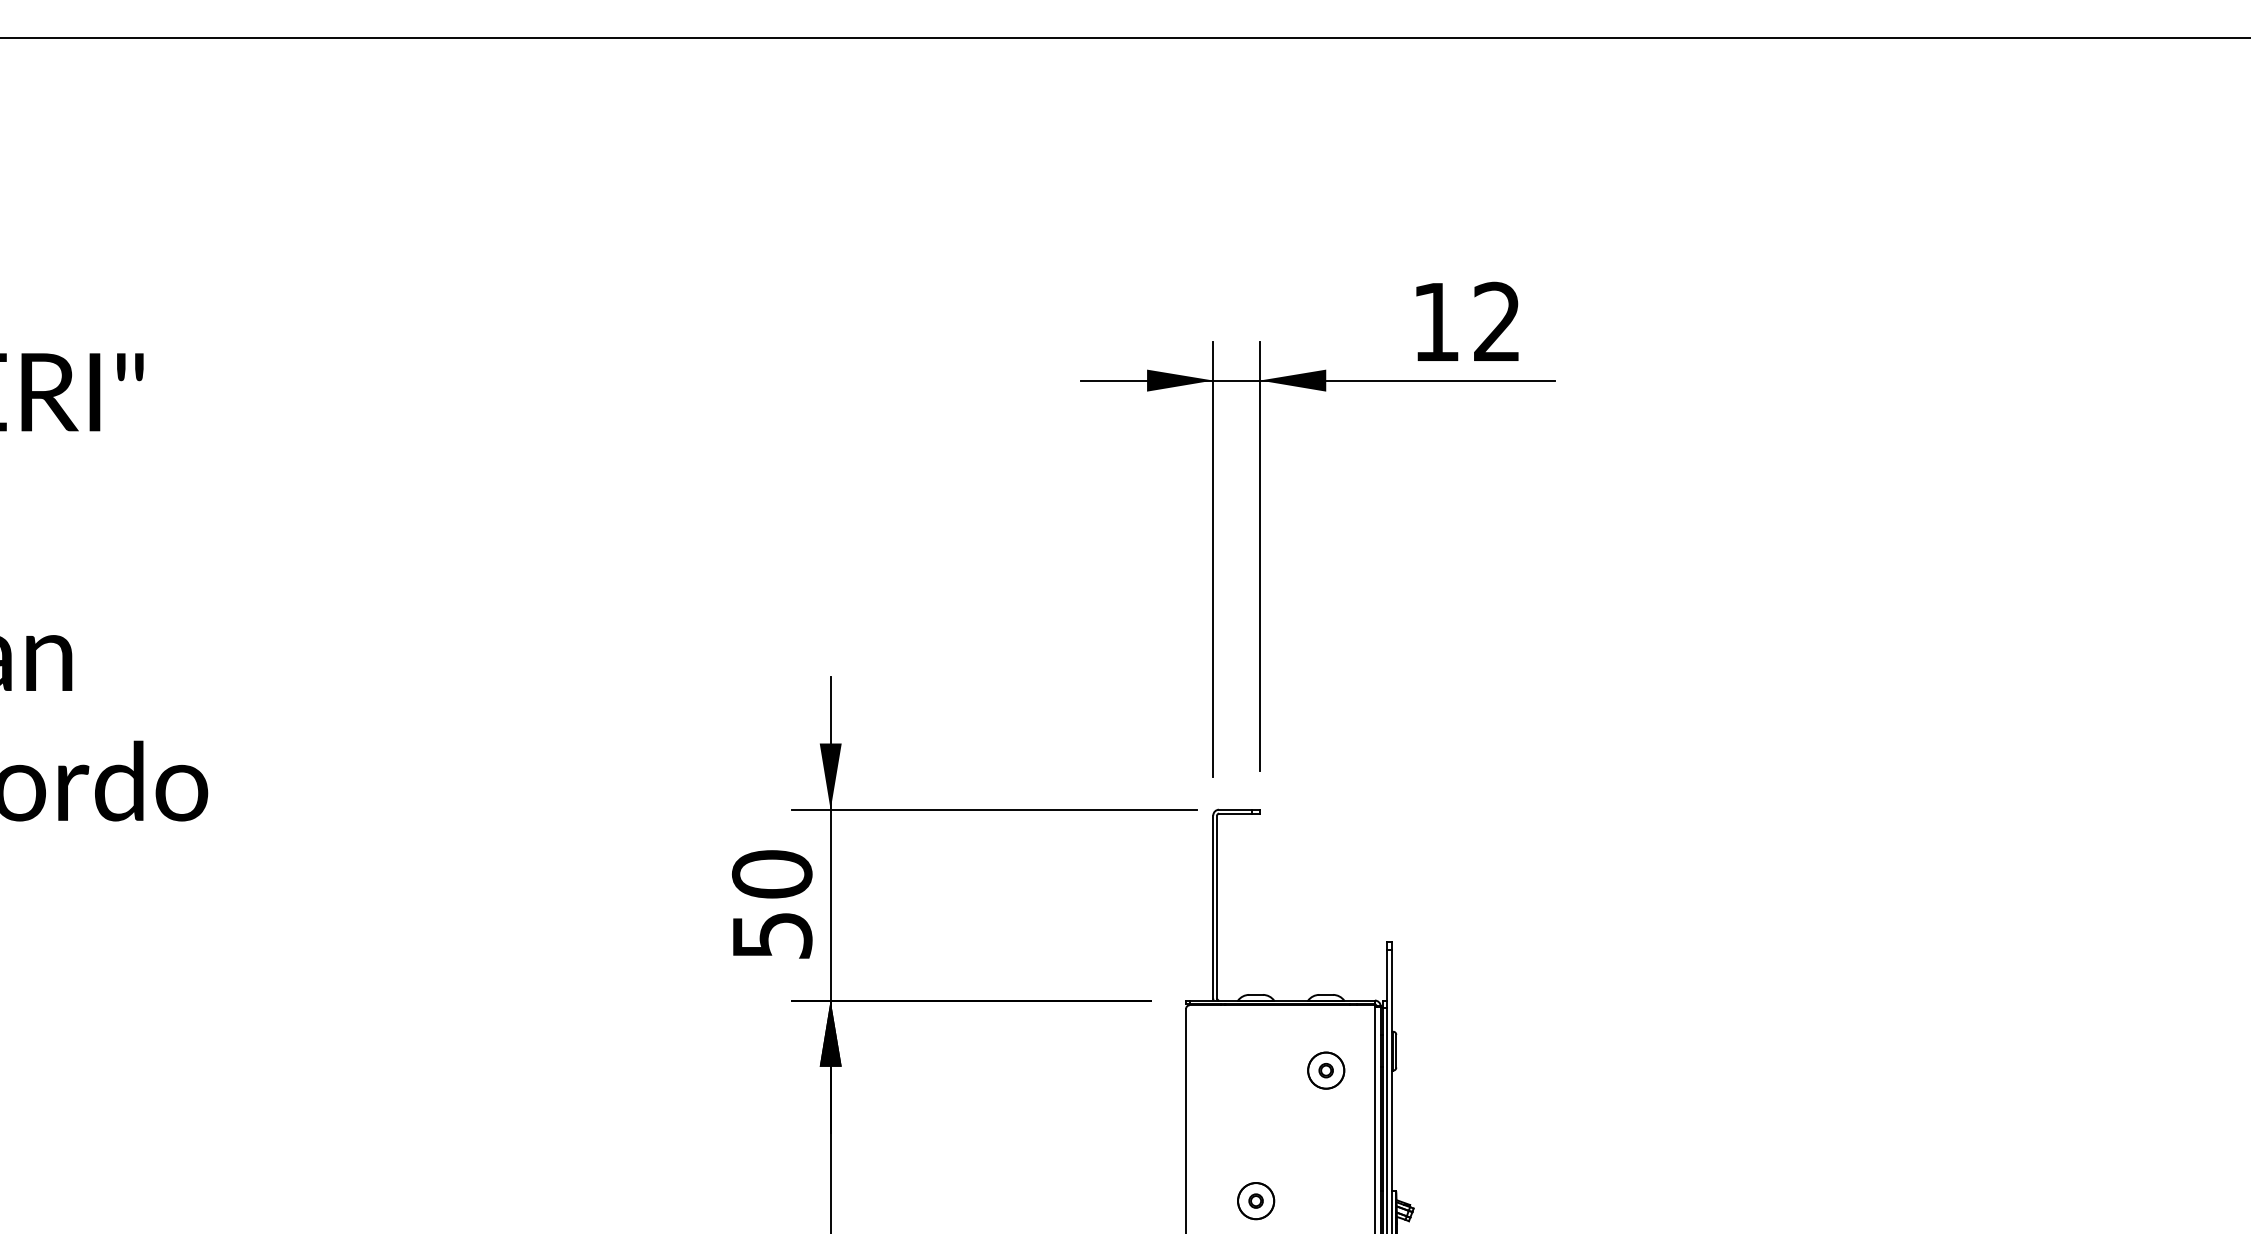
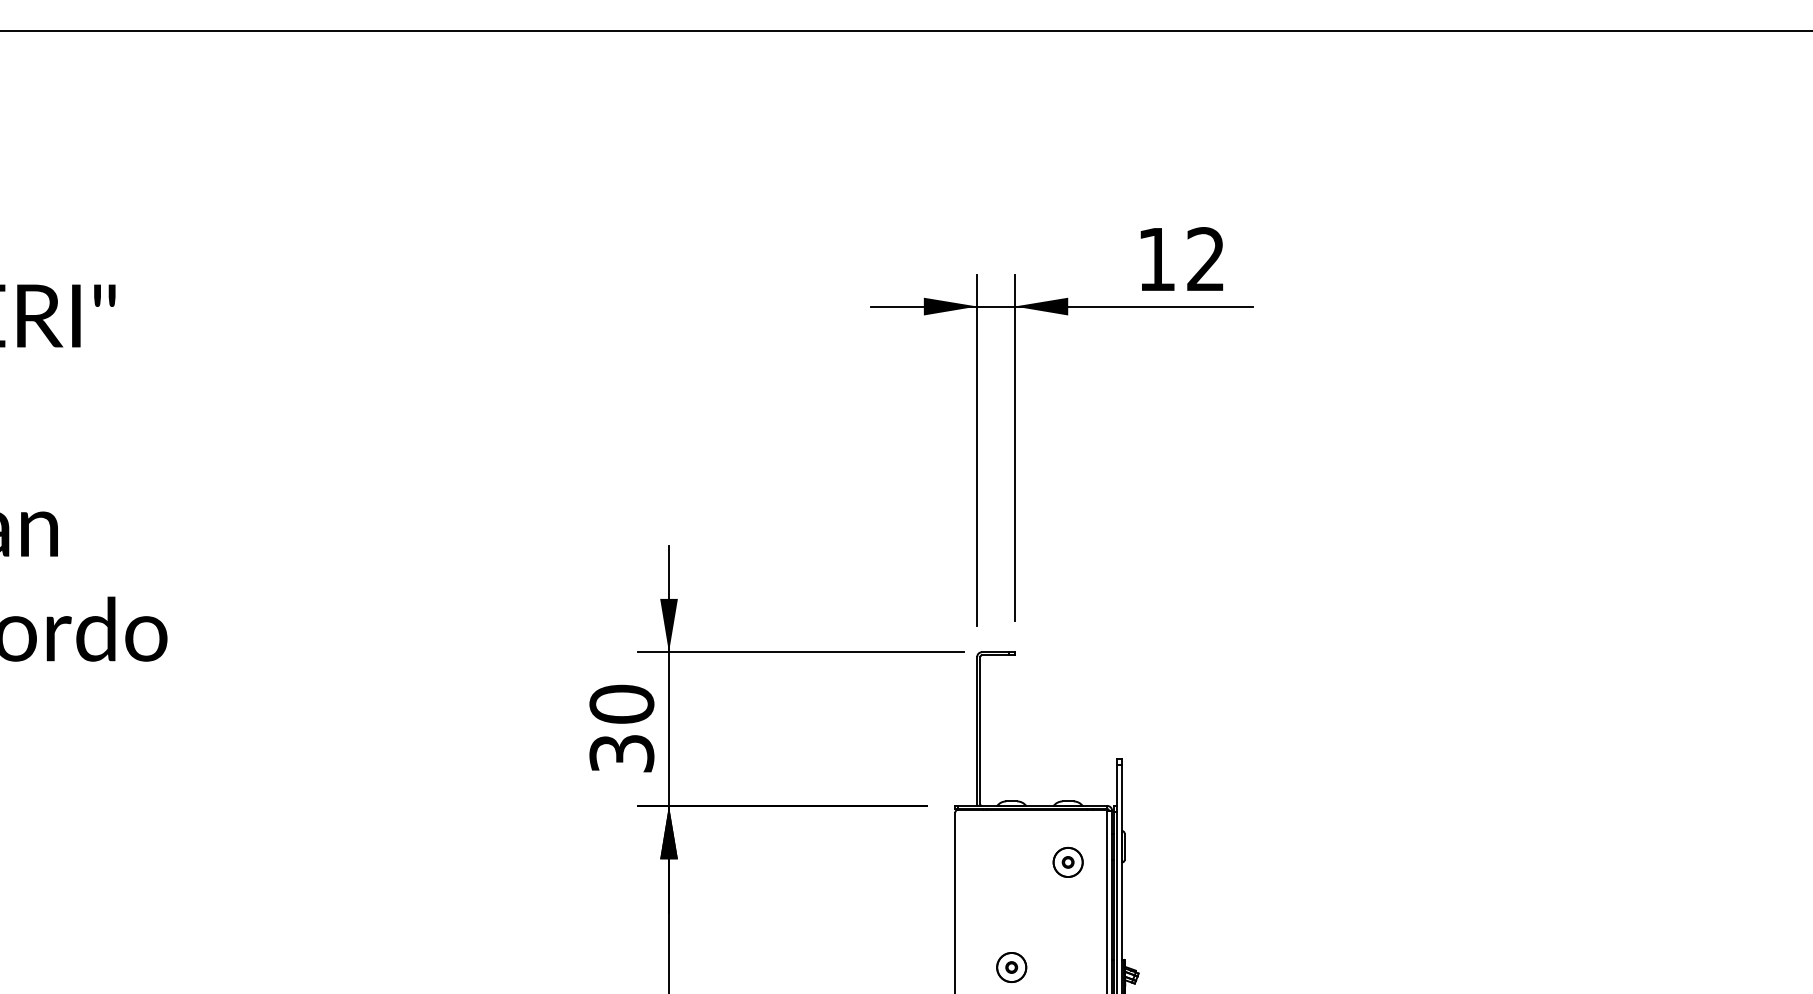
text: (771, 935) -> (621, 753), 50 -> 30

